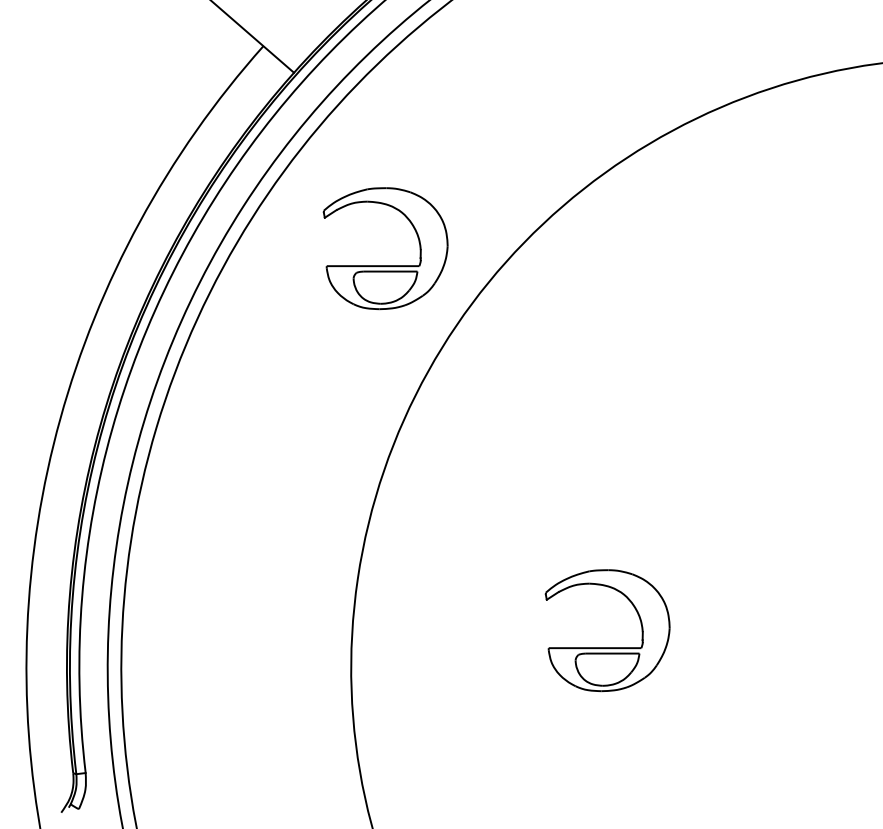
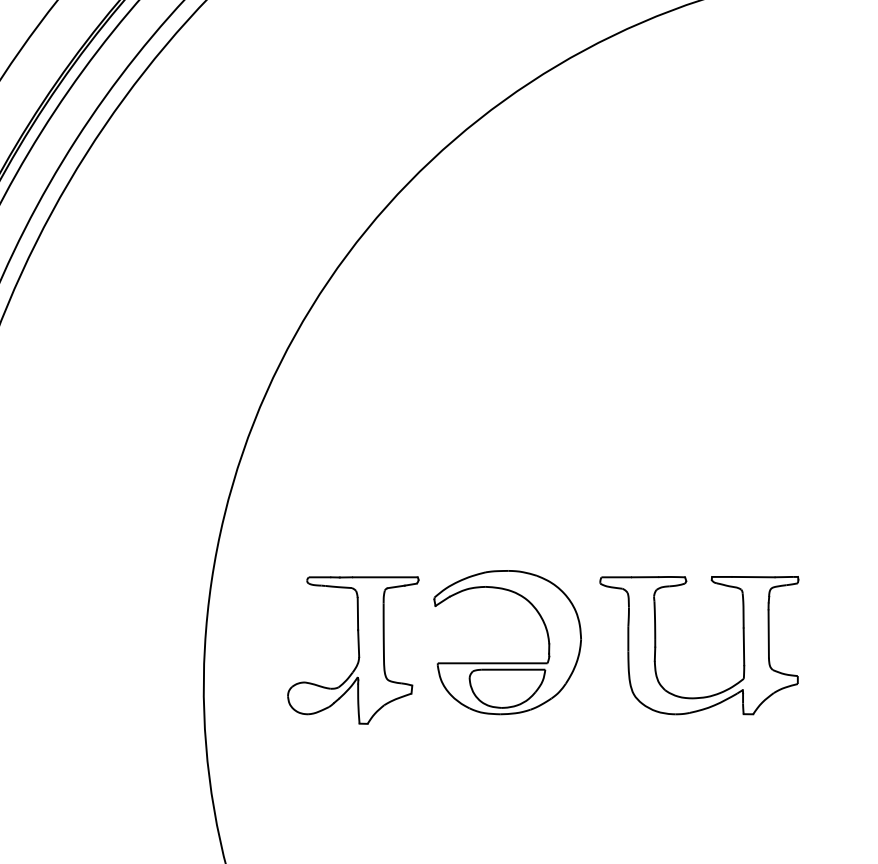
part: (385, 265) -> (244, 209), removed
part: (733, 633) -> (656, 645), added
part: (477, 637) -> (353, 650), added

